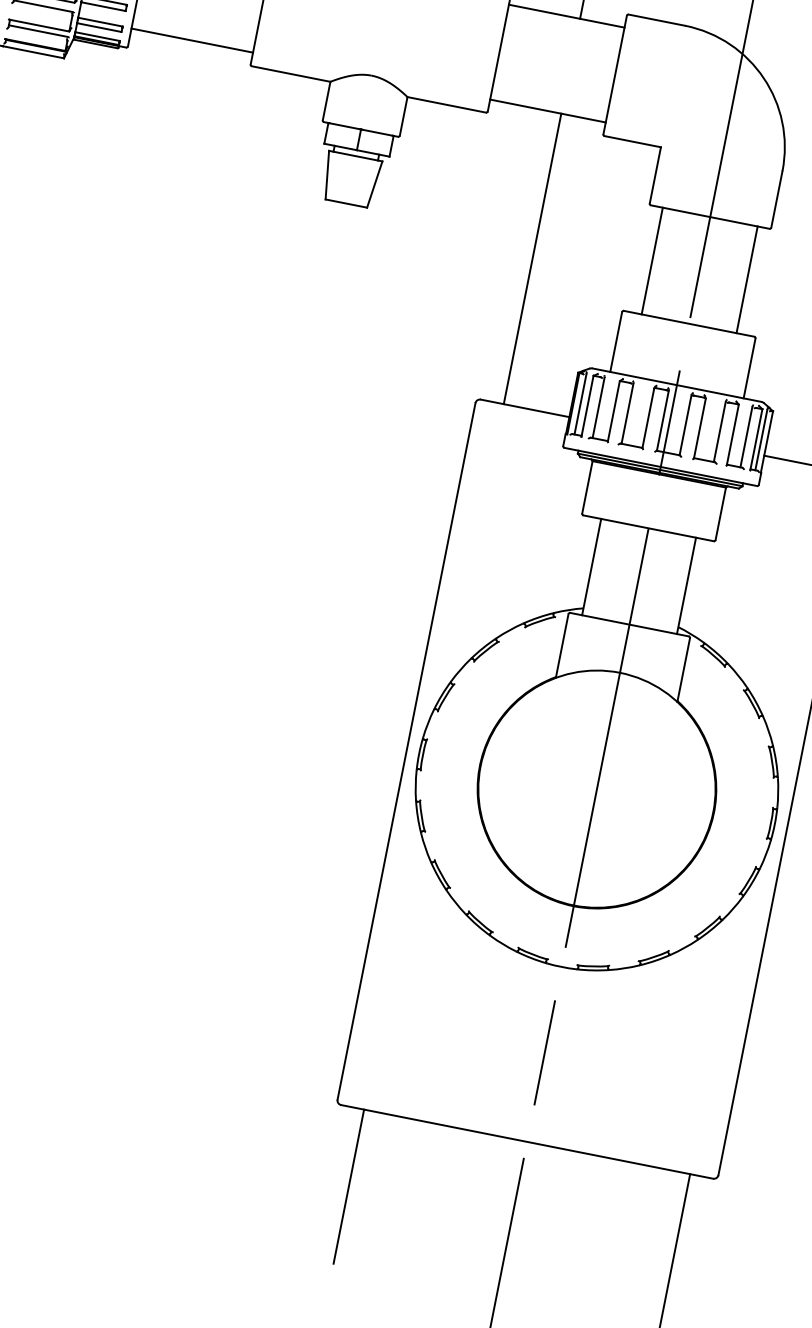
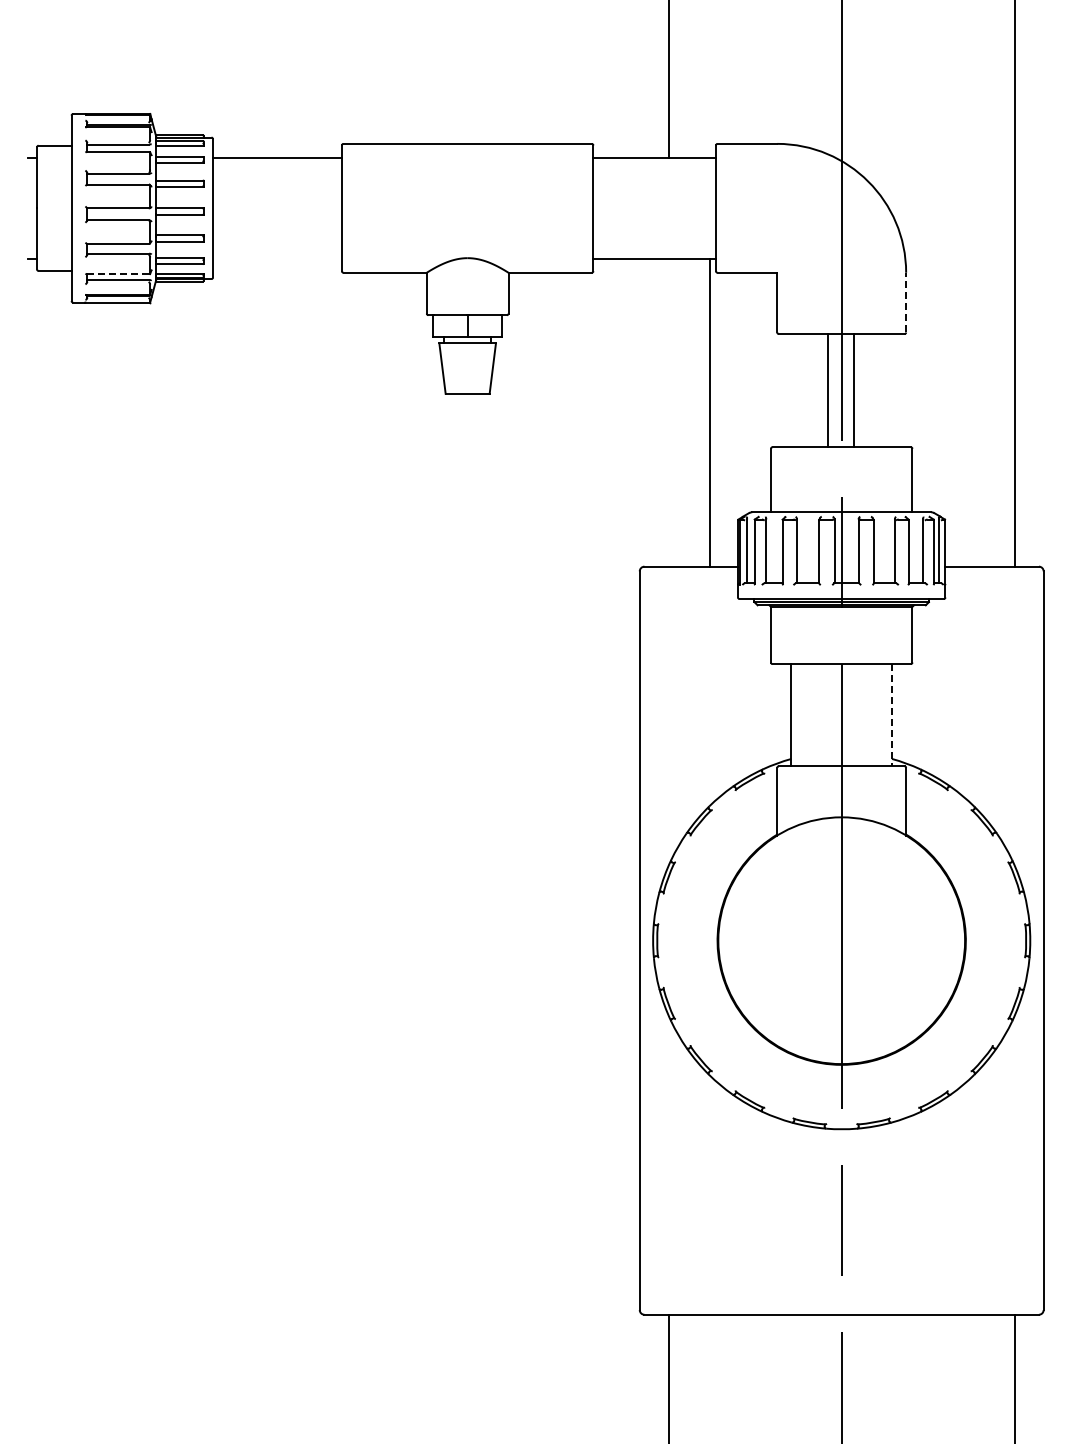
line: (39, 25) -> (118, 274), solid -> dashed
line: (192, 40) -> (277, 258), removed
line: (777, 199) -> (906, 302), solid -> dashed
line: (532, 258) -> (709, 412), moved
line: (652, 260) -> (828, 390), moved
line: (747, 279) -> (854, 390), moved
line: (686, 586) -> (892, 715), solid -> dashed

